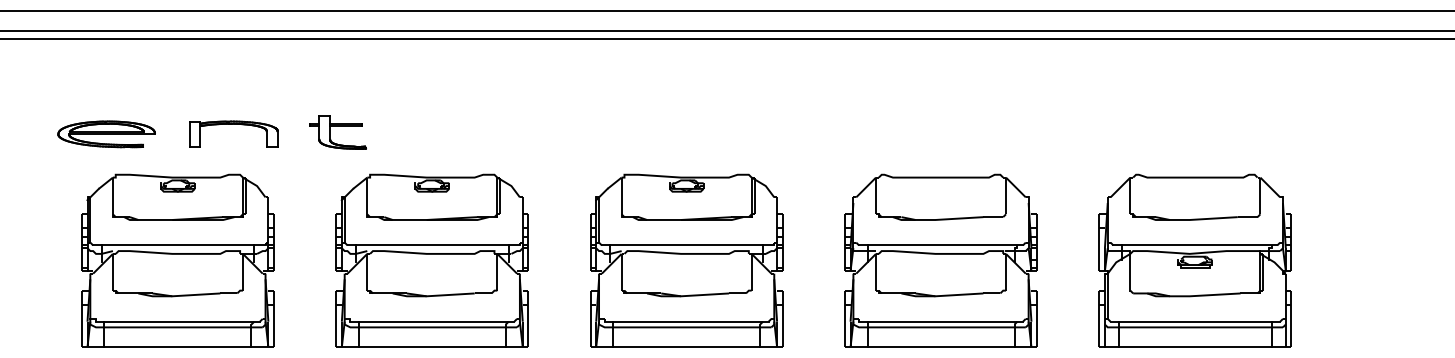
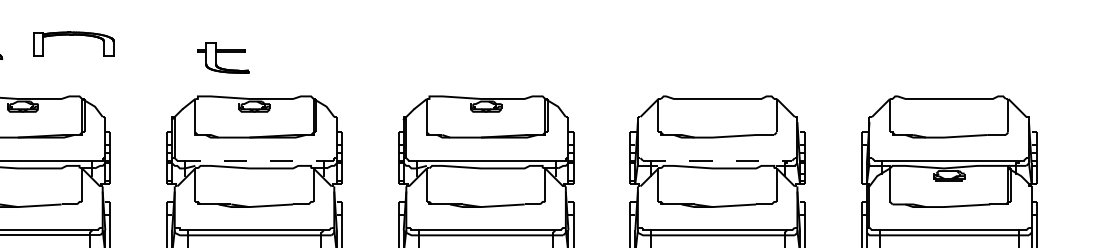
part: (233, 124) -> (73, 35), moved
part: (337, 132) -> (222, 57), moved
line: (434, 245) -> (256, 160), solid -> dashed
line: (941, 245) -> (718, 160), solid -> dashed

